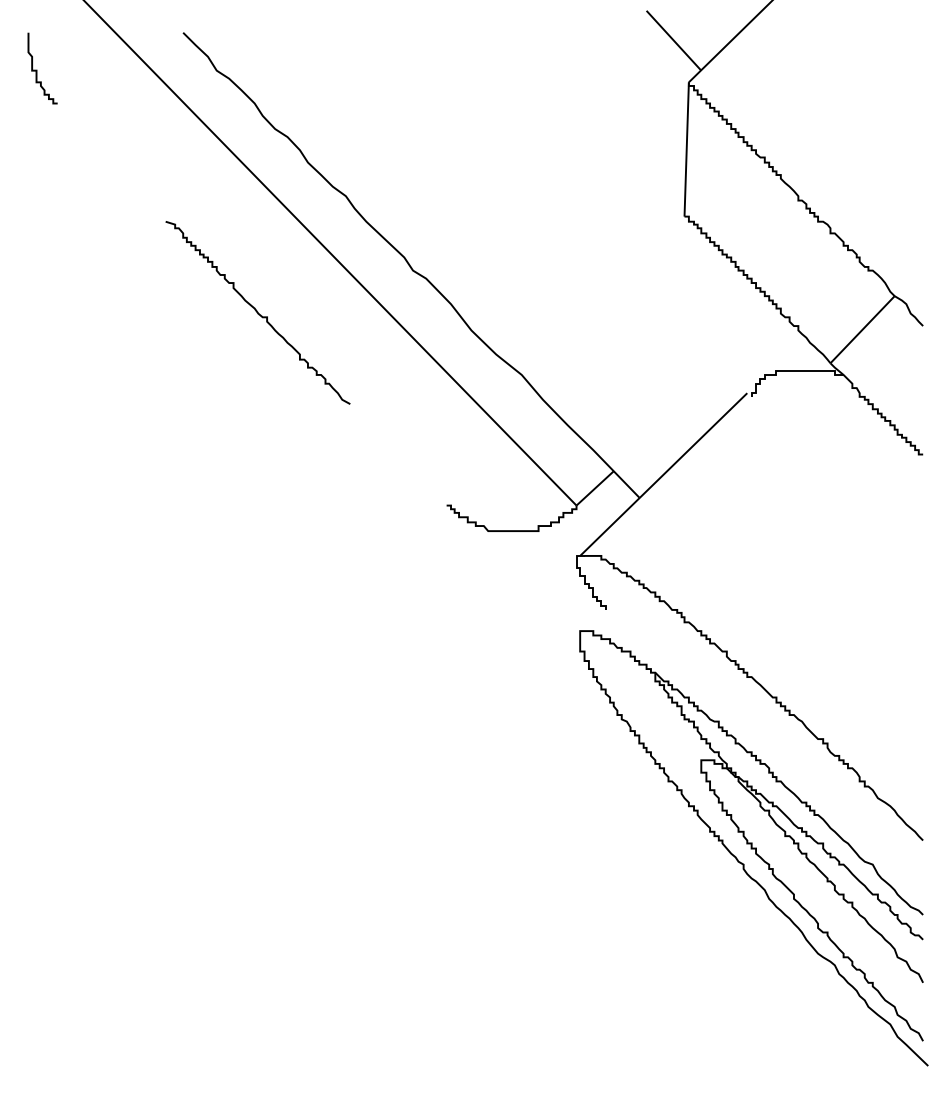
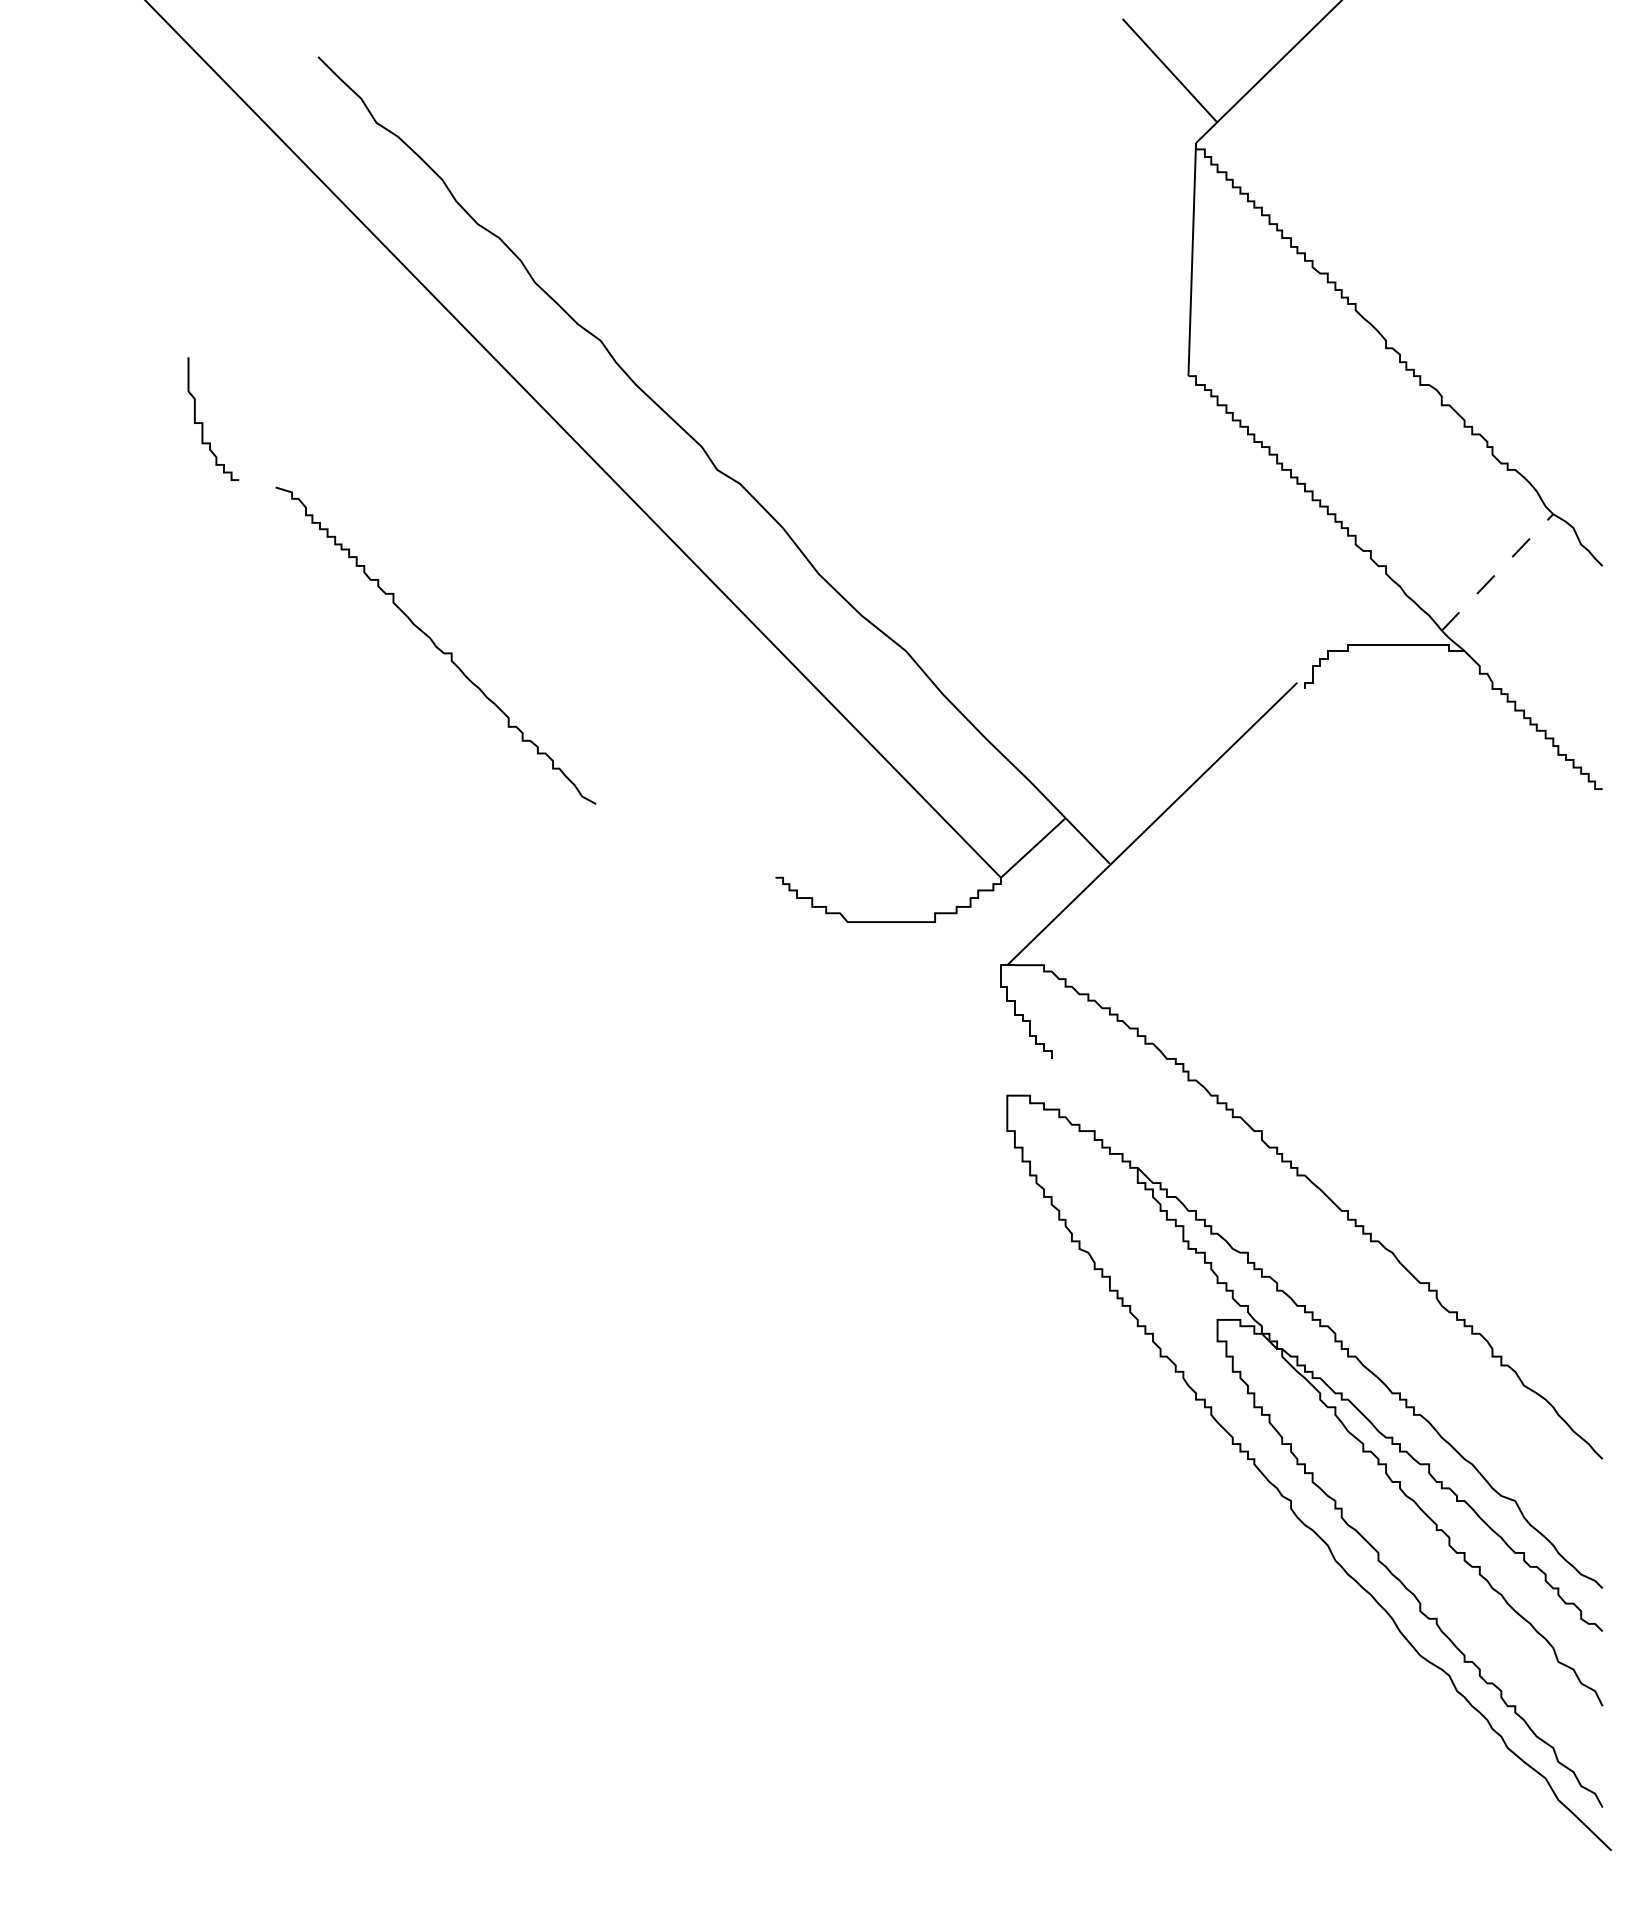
curve: (37, 69) -> (204, 421), moved
curve: (257, 312) -> (435, 645), moved
line: (862, 329) -> (1497, 572), solid -> dashed

